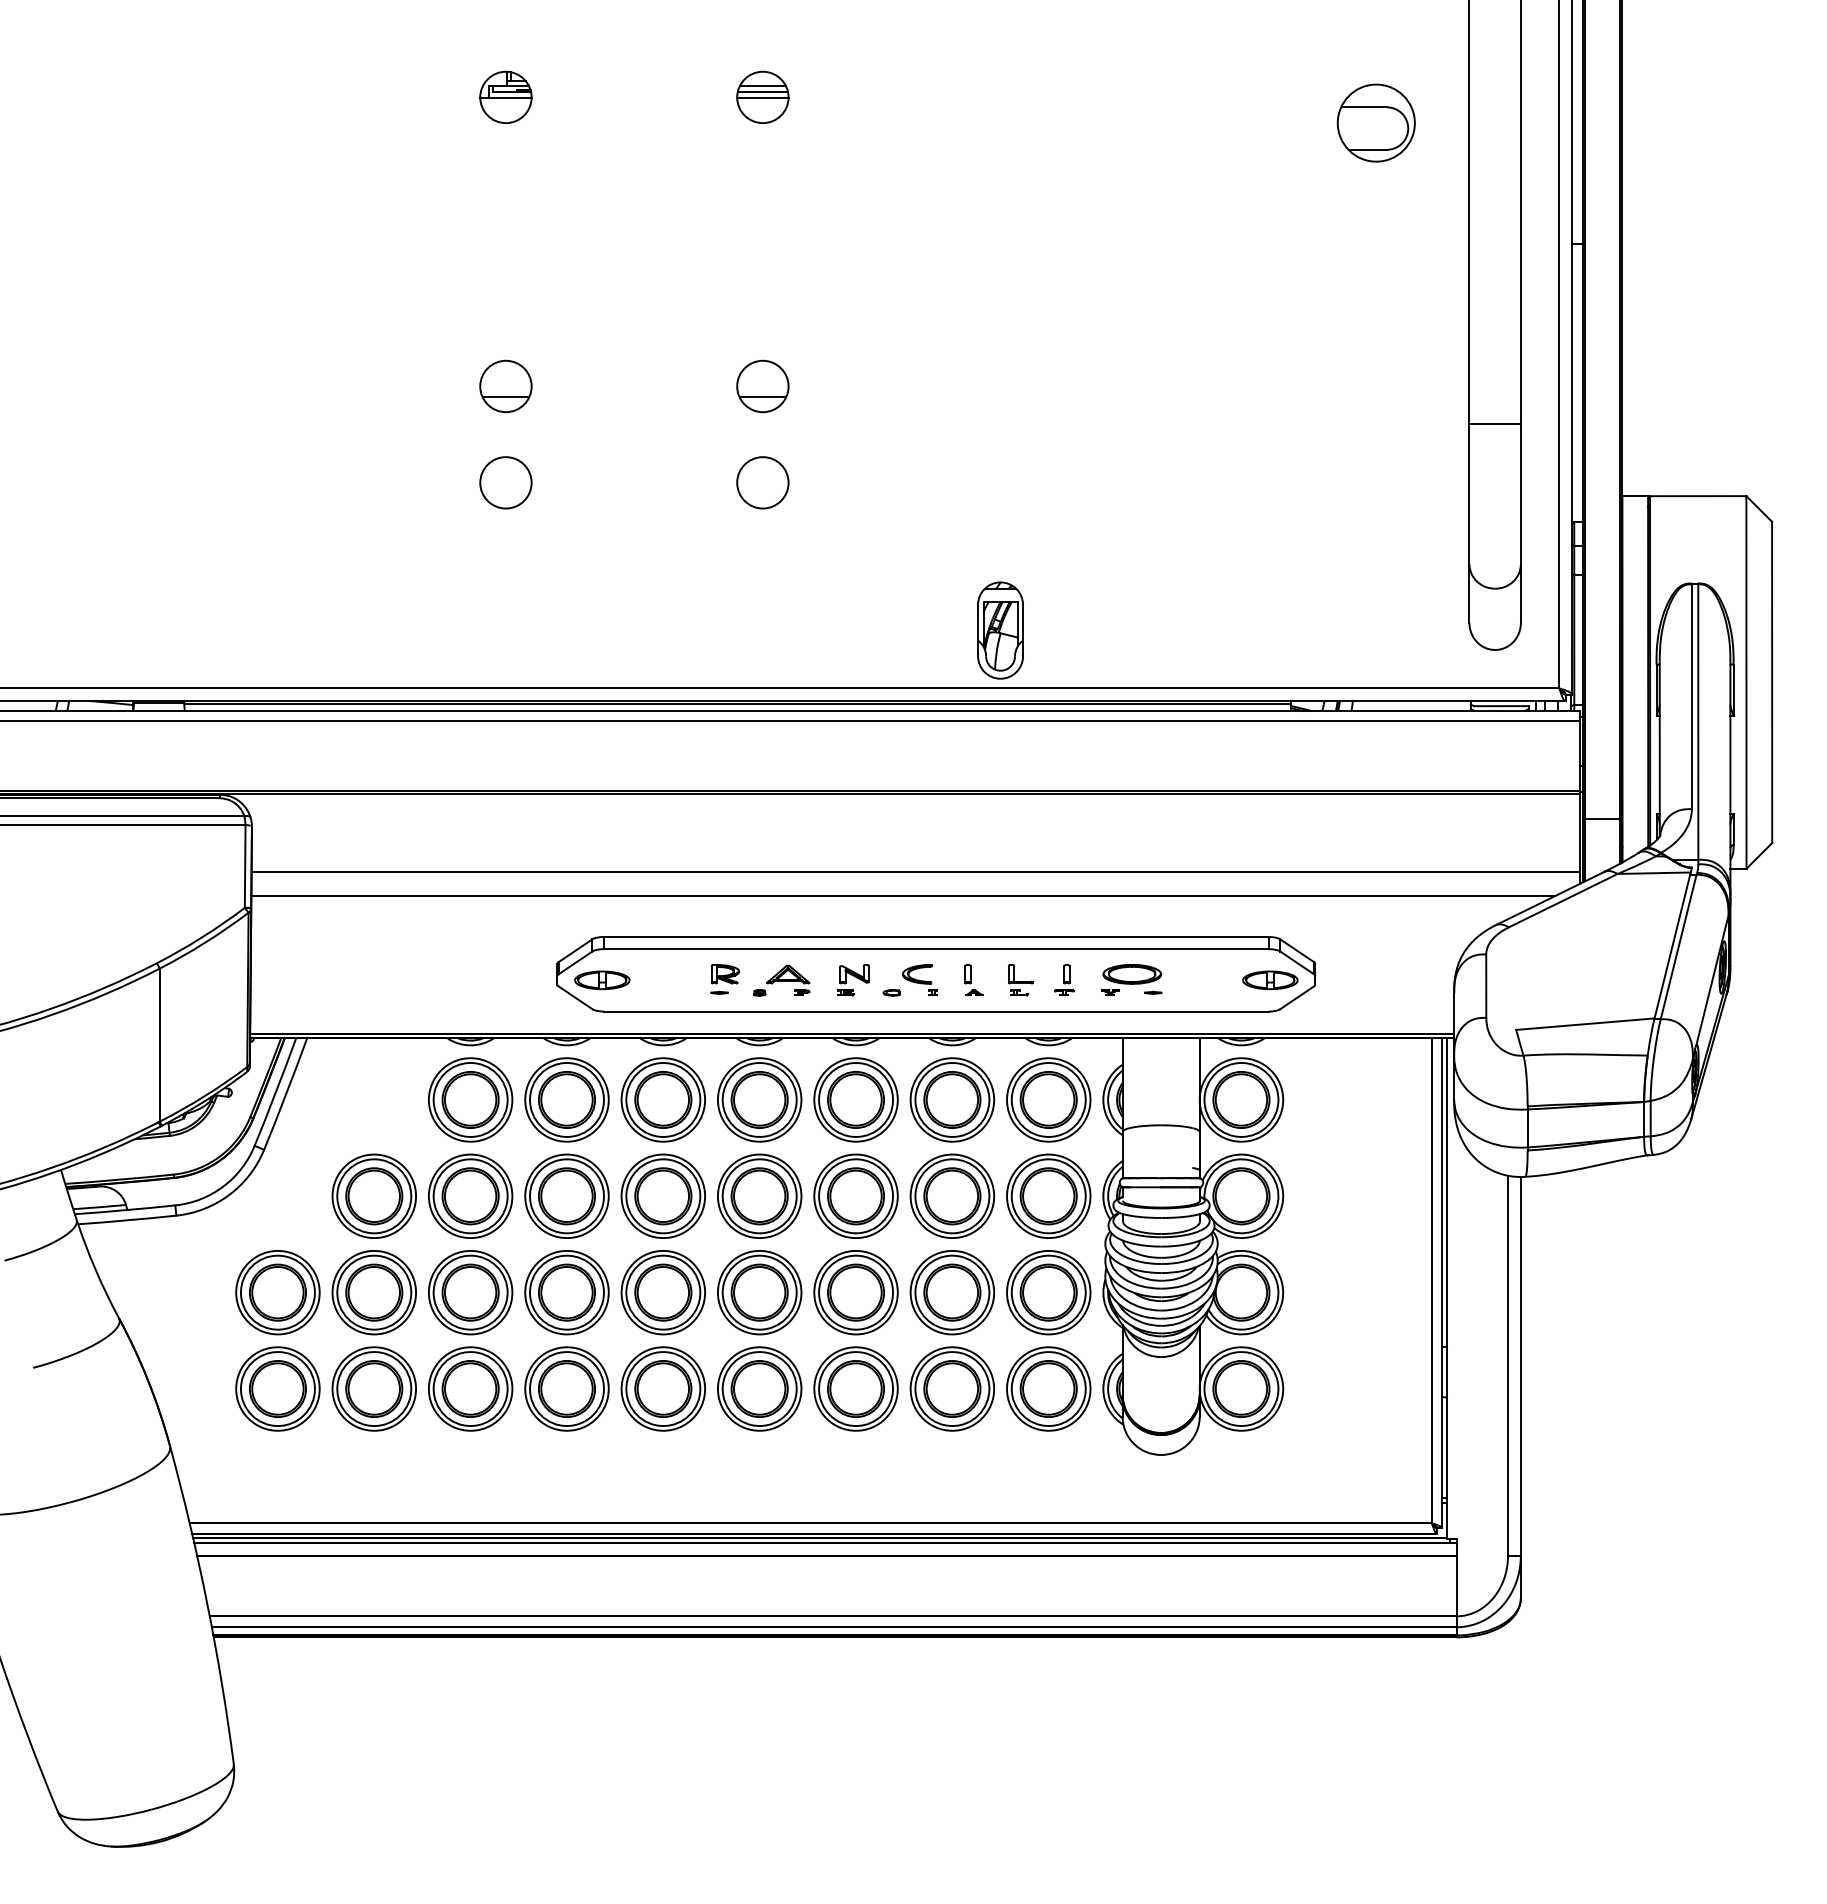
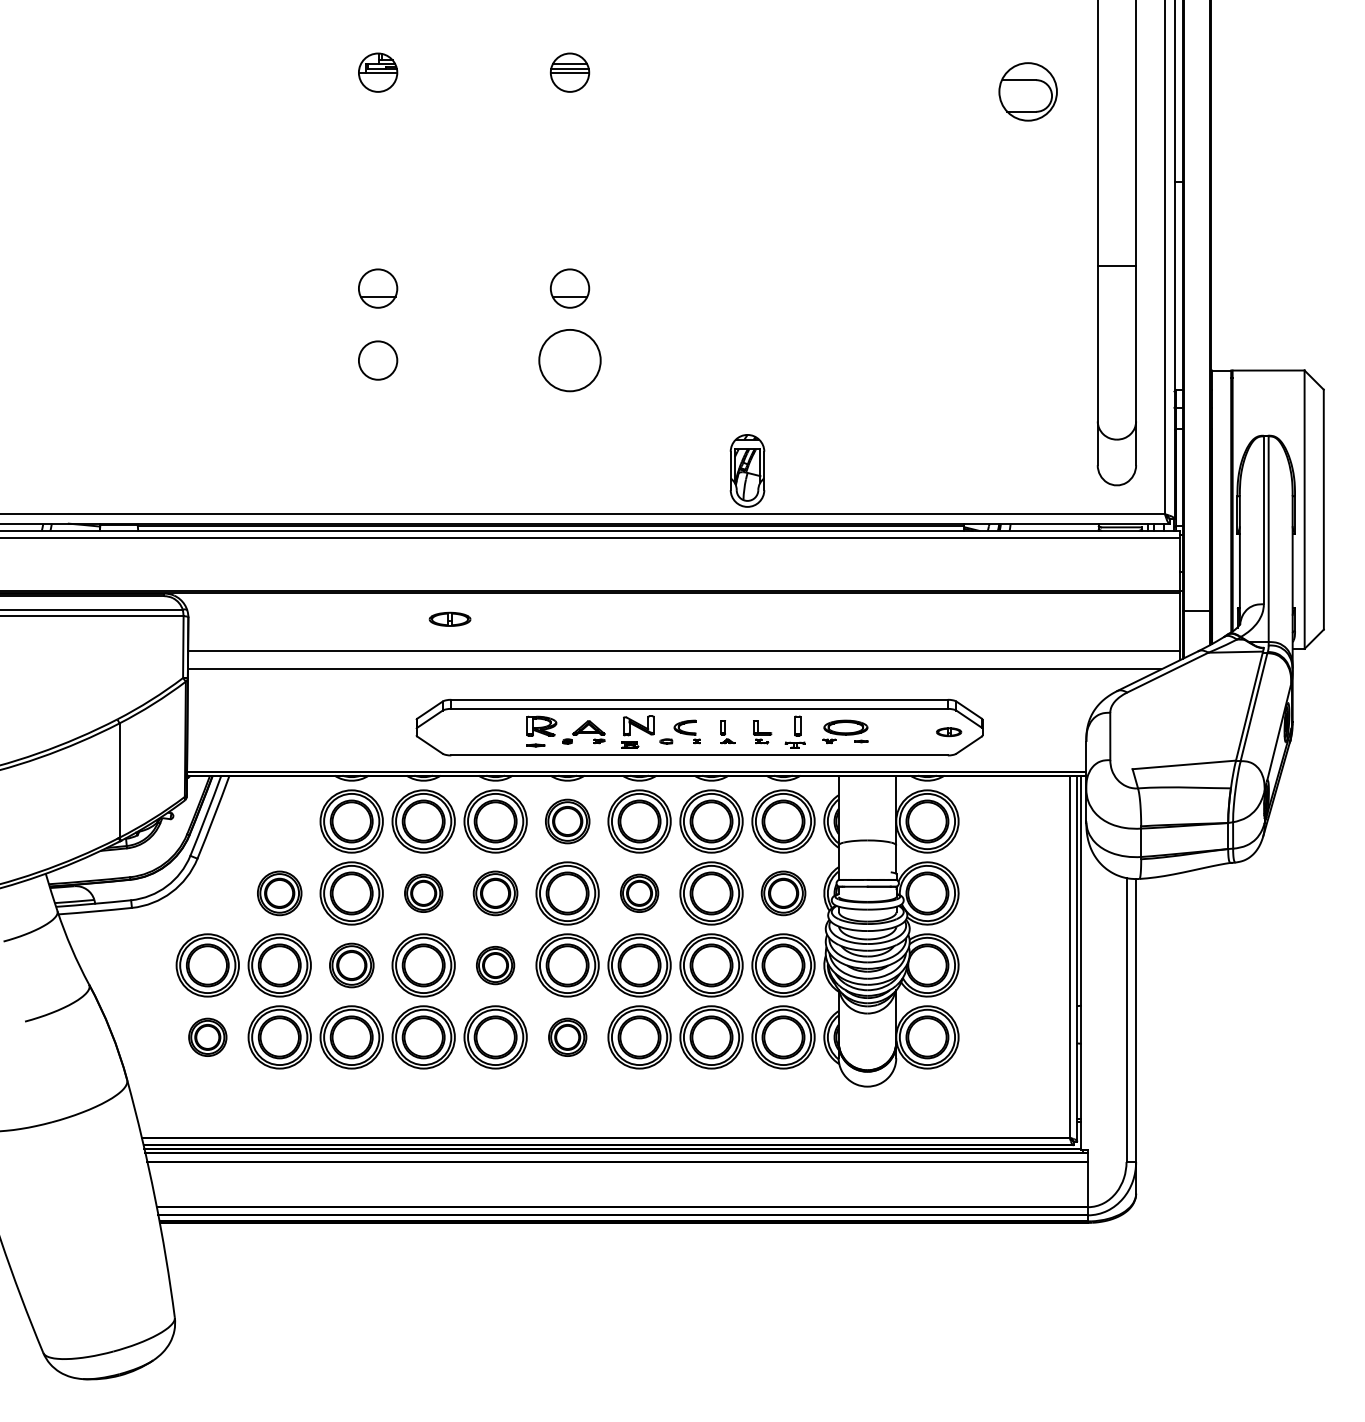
line: (1494, 423) -> (1116, 266), moved
circle: (762, 482) -> (569, 360), size x1.6
part: (725, 979) -> (542, 731), size x1.4
part: (1064, 979) -> (795, 731), size x1.4
part: (602, 980) -> (450, 619), moved
part: (853, 980) -> (637, 732), size x1.4
part: (1270, 980) -> (949, 732), size x0.6
part: (759, 1099) -> (567, 821), size x0.7
part: (373, 1195) -> (279, 892), size x0.7
part: (566, 1195) -> (423, 892), size x0.6
part: (662, 1195) -> (495, 892), size x0.7
part: (855, 1195) -> (639, 892), size x0.6
part: (1048, 1195) -> (783, 892), size x0.7
part: (470, 1292) -> (351, 965), size x0.7
part: (662, 1292) -> (495, 965), size x0.6
part: (277, 1388) -> (207, 1037), size x0.6
part: (759, 1388) -> (567, 1037), size x0.6

